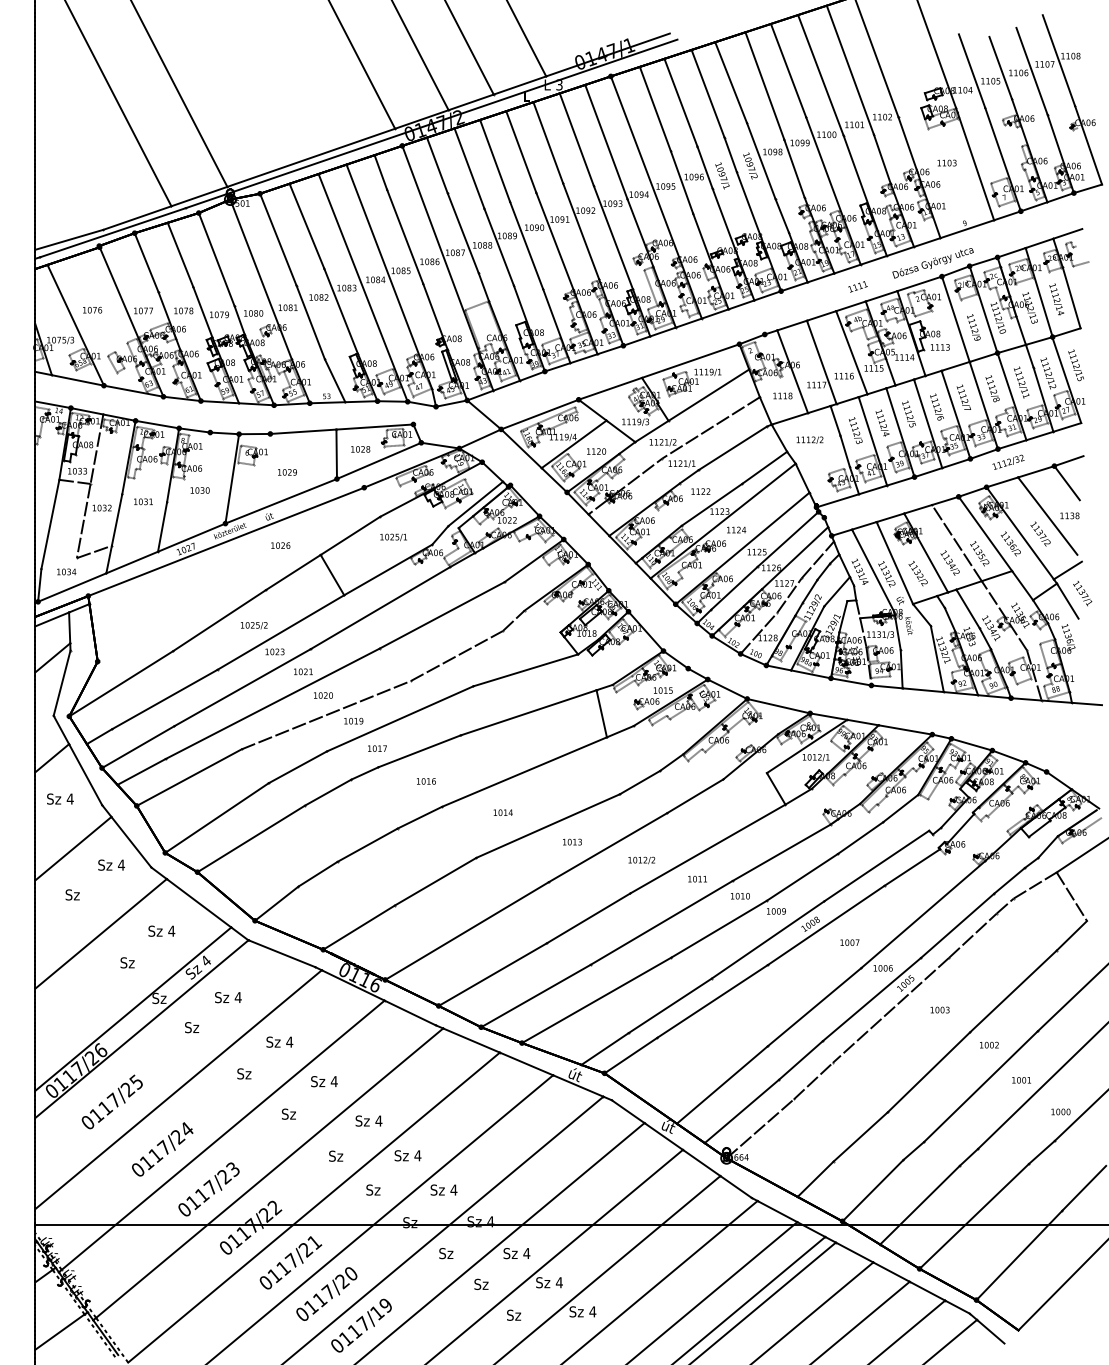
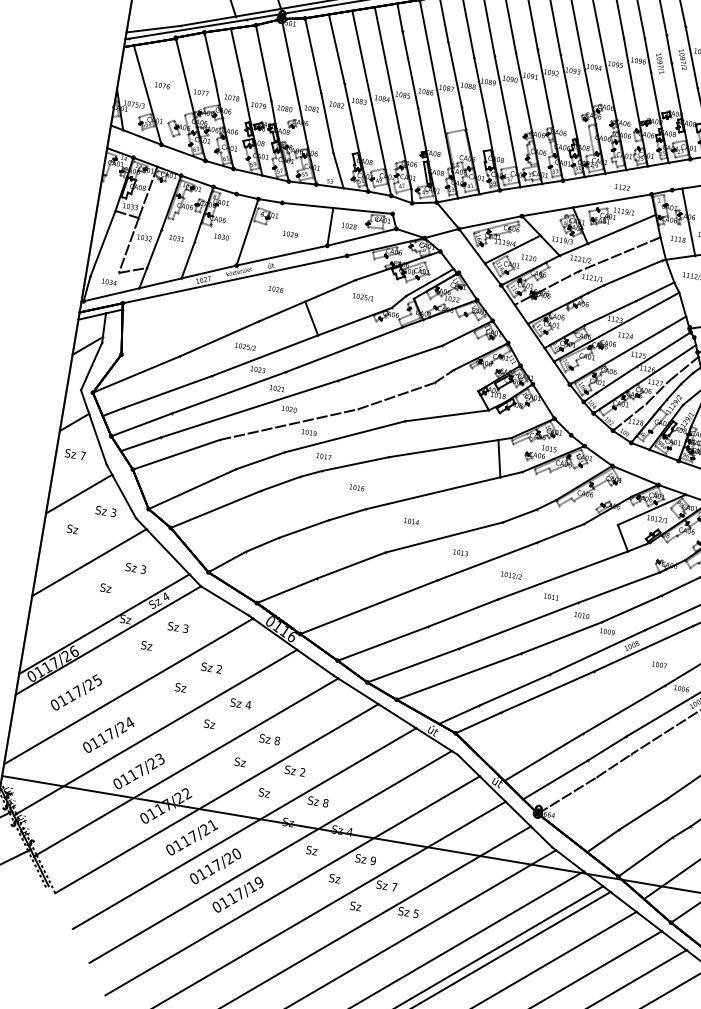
text: (700, 491) -> (622, 187), moved
text: (69, 798) -> (82, 455), 4 -> 7
text: (121, 864) -> (113, 512), 4 -> 3
text: (171, 930) -> (143, 569), 4 -> 3
text: (237, 997) -> (185, 628), 4 -> 3
text: (289, 1041) -> (219, 668), 4 -> 2
text: (378, 1120) -> (277, 740), 4 -> 8
text: (417, 1155) -> (302, 772), 4 -> 2
text: (453, 1189) -> (325, 802), 4 -> 8
text: (526, 1253) -> (373, 860), 4 -> 9
text: (558, 1282) -> (393, 887), 4 -> 7
text: (592, 1311) -> (416, 913), 4 -> 5

